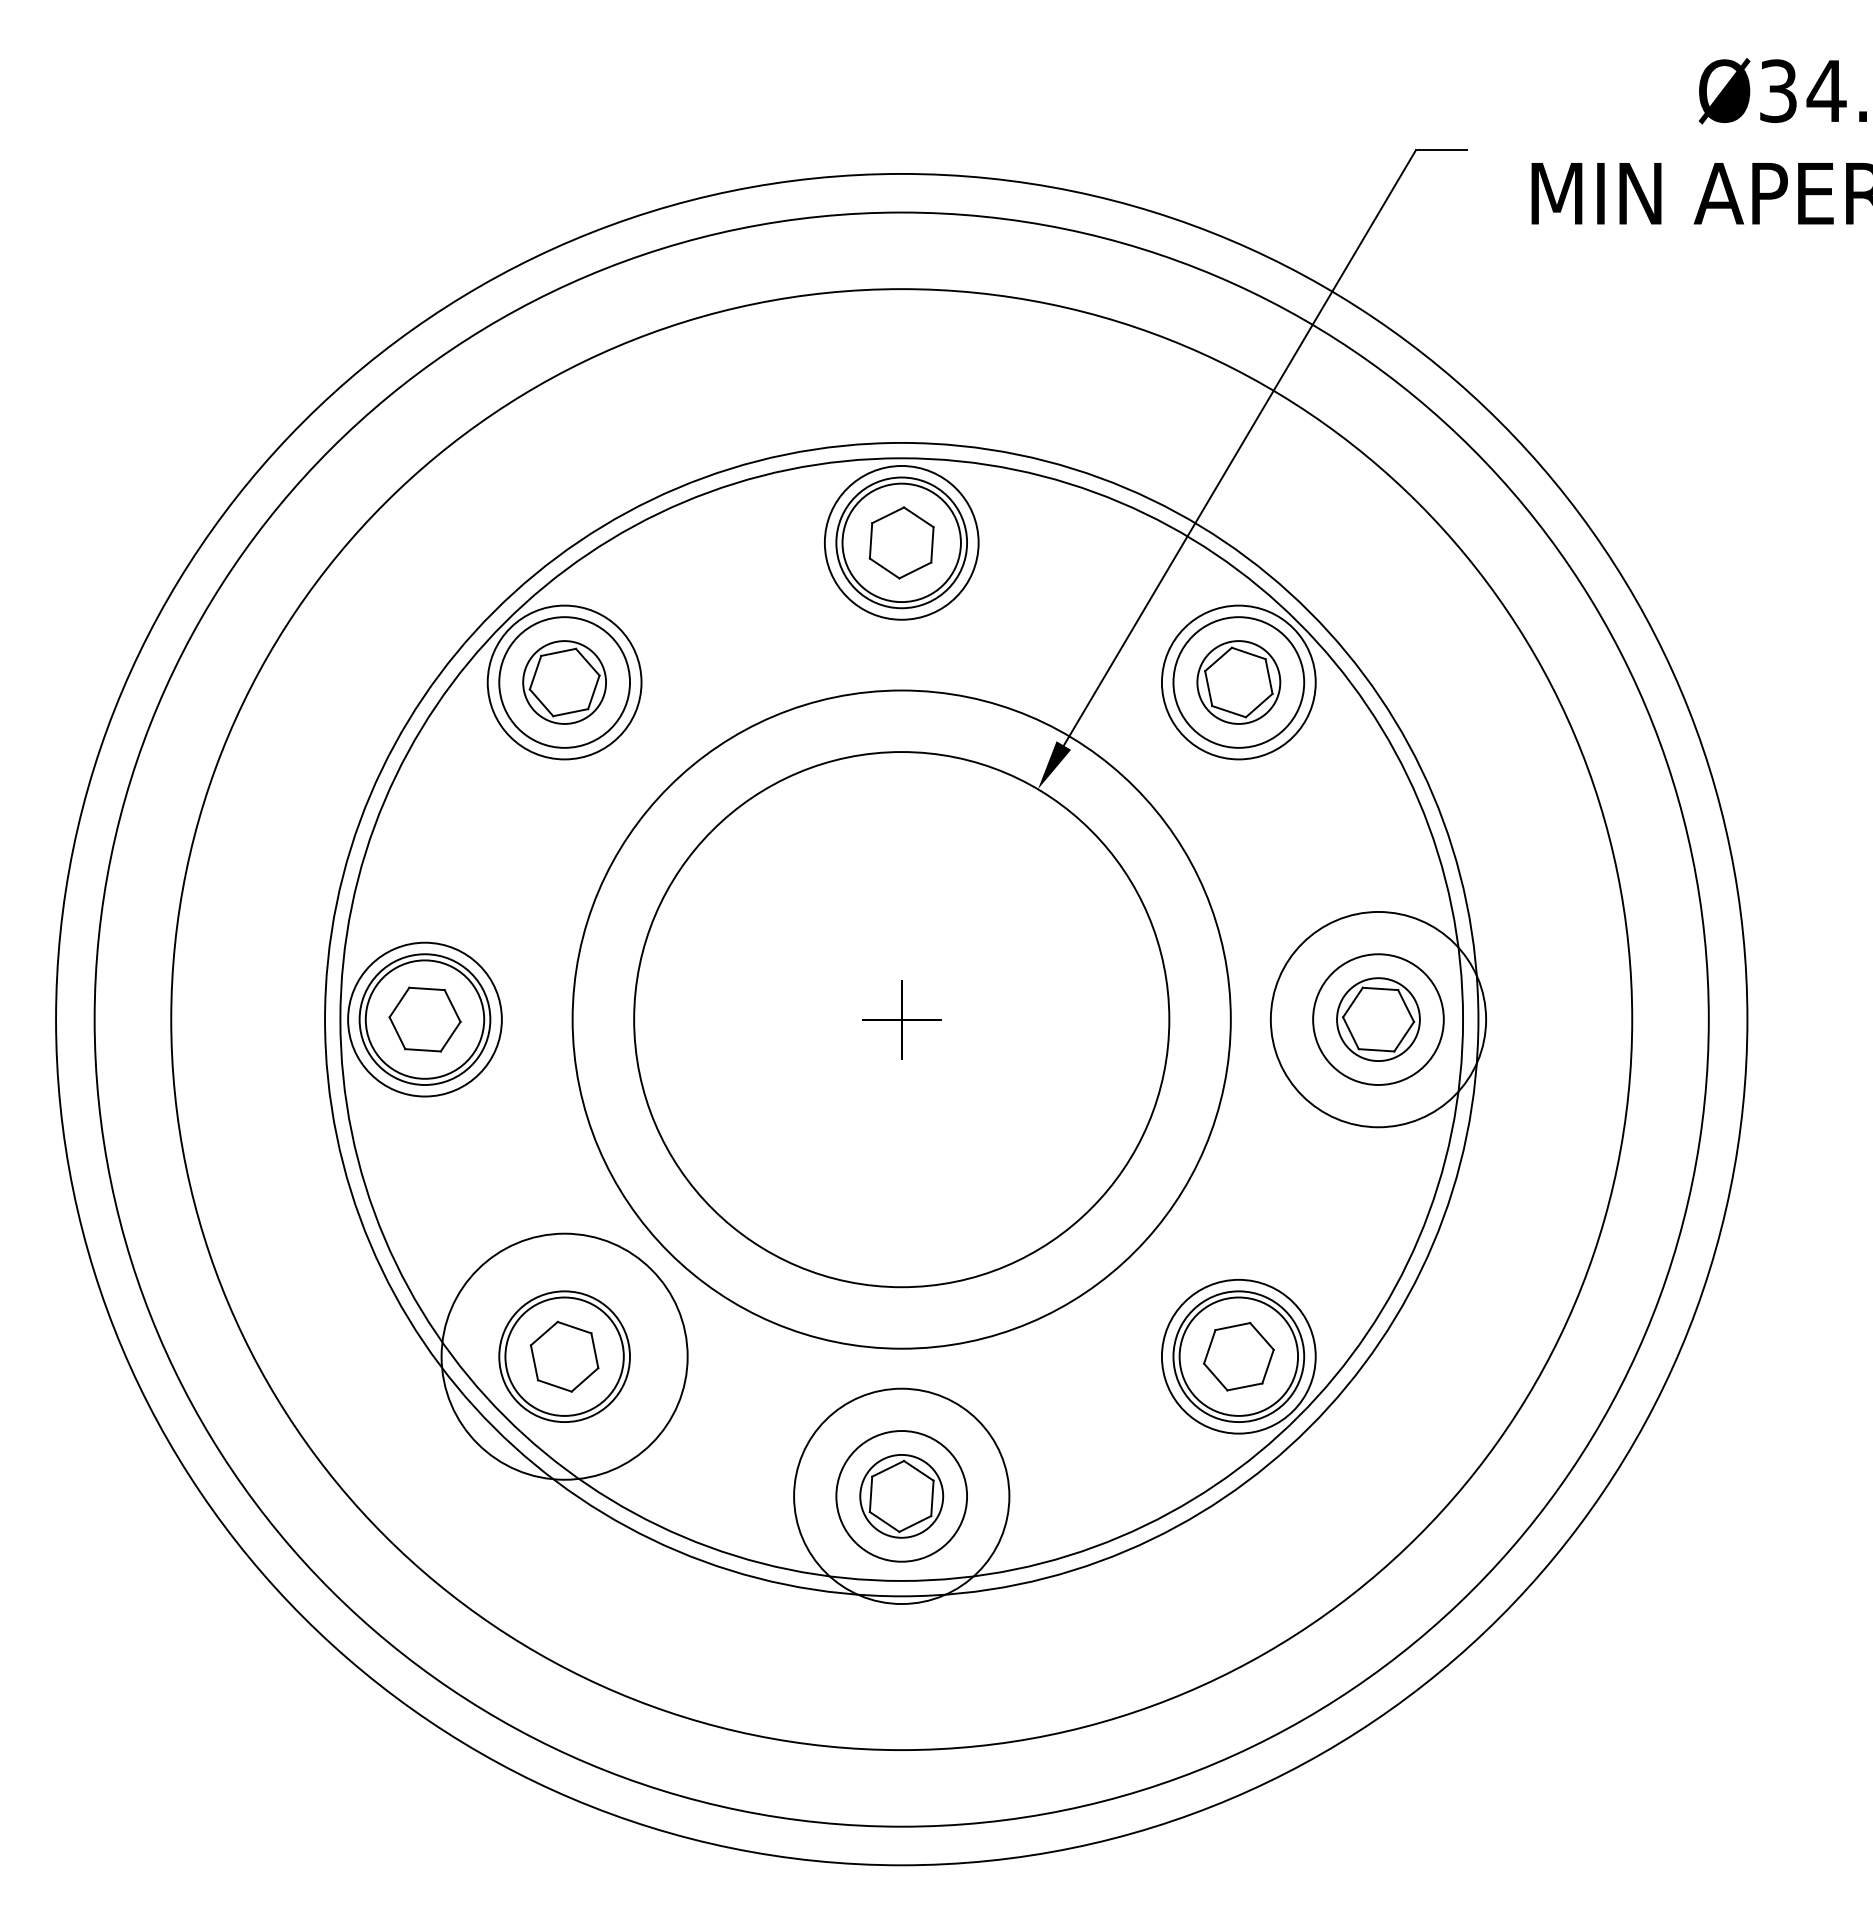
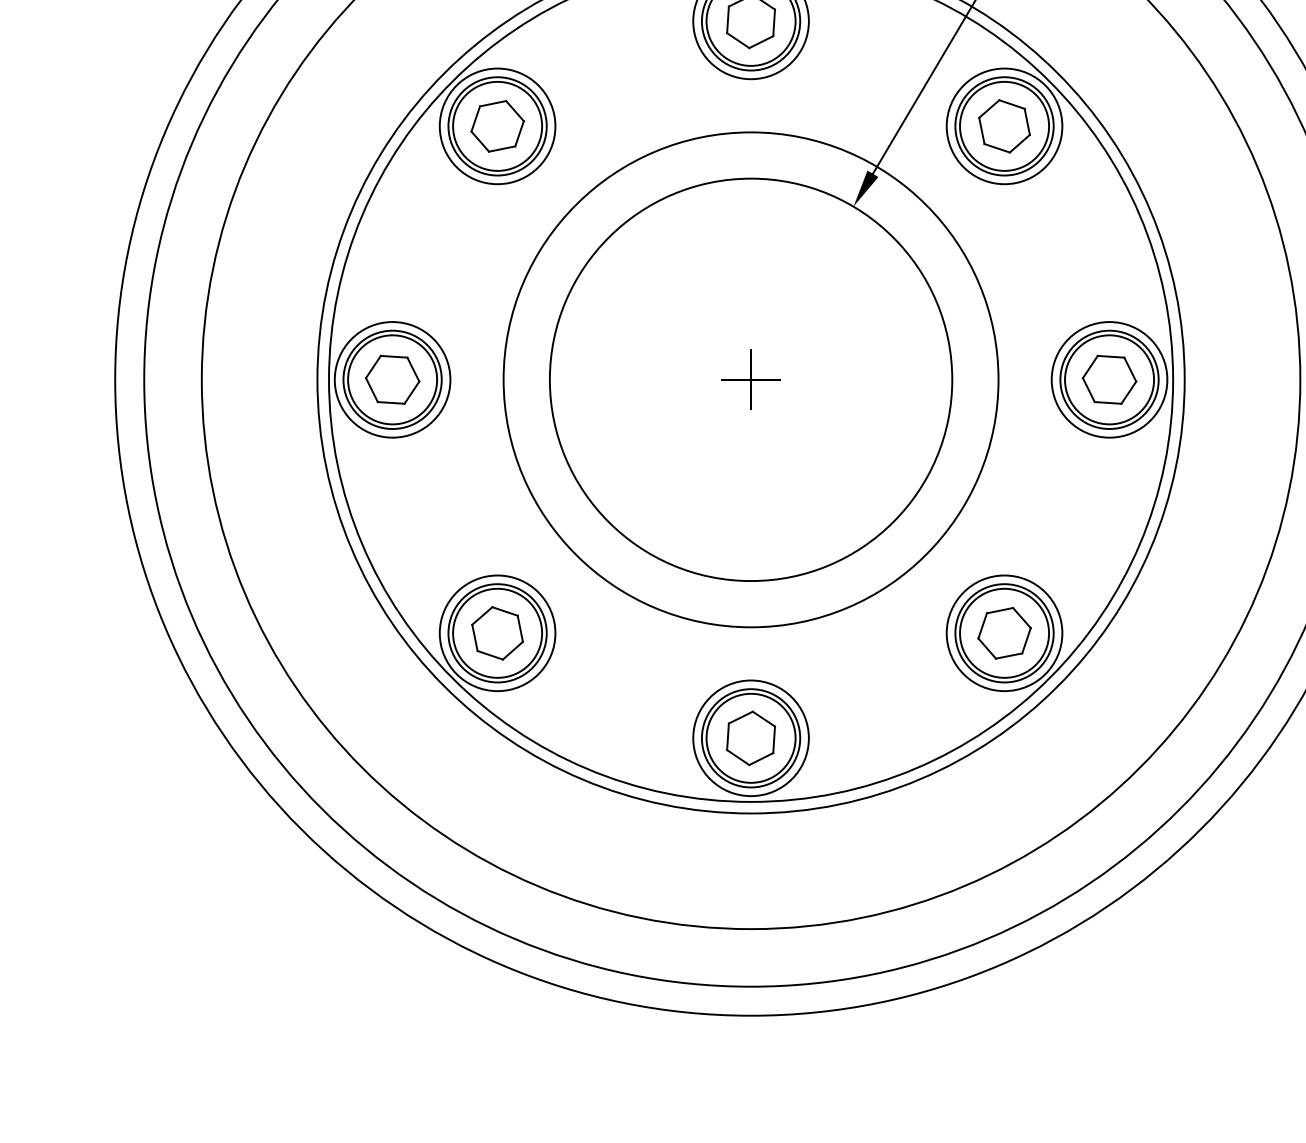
circle: (564, 682) -> (497, 126), size x1.43
circle: (1238, 682) -> (1004, 126), size x1.43
circle: (1378, 1019) -> (1109, 379), size x0.71
circle: (1378, 1019) -> (1109, 379), size x1.43
circle: (564, 1356) -> (497, 633), size x0.62
circle: (901, 1496) -> (750, 738), size x0.71
circle: (901, 1496) -> (750, 738), size x1.43

